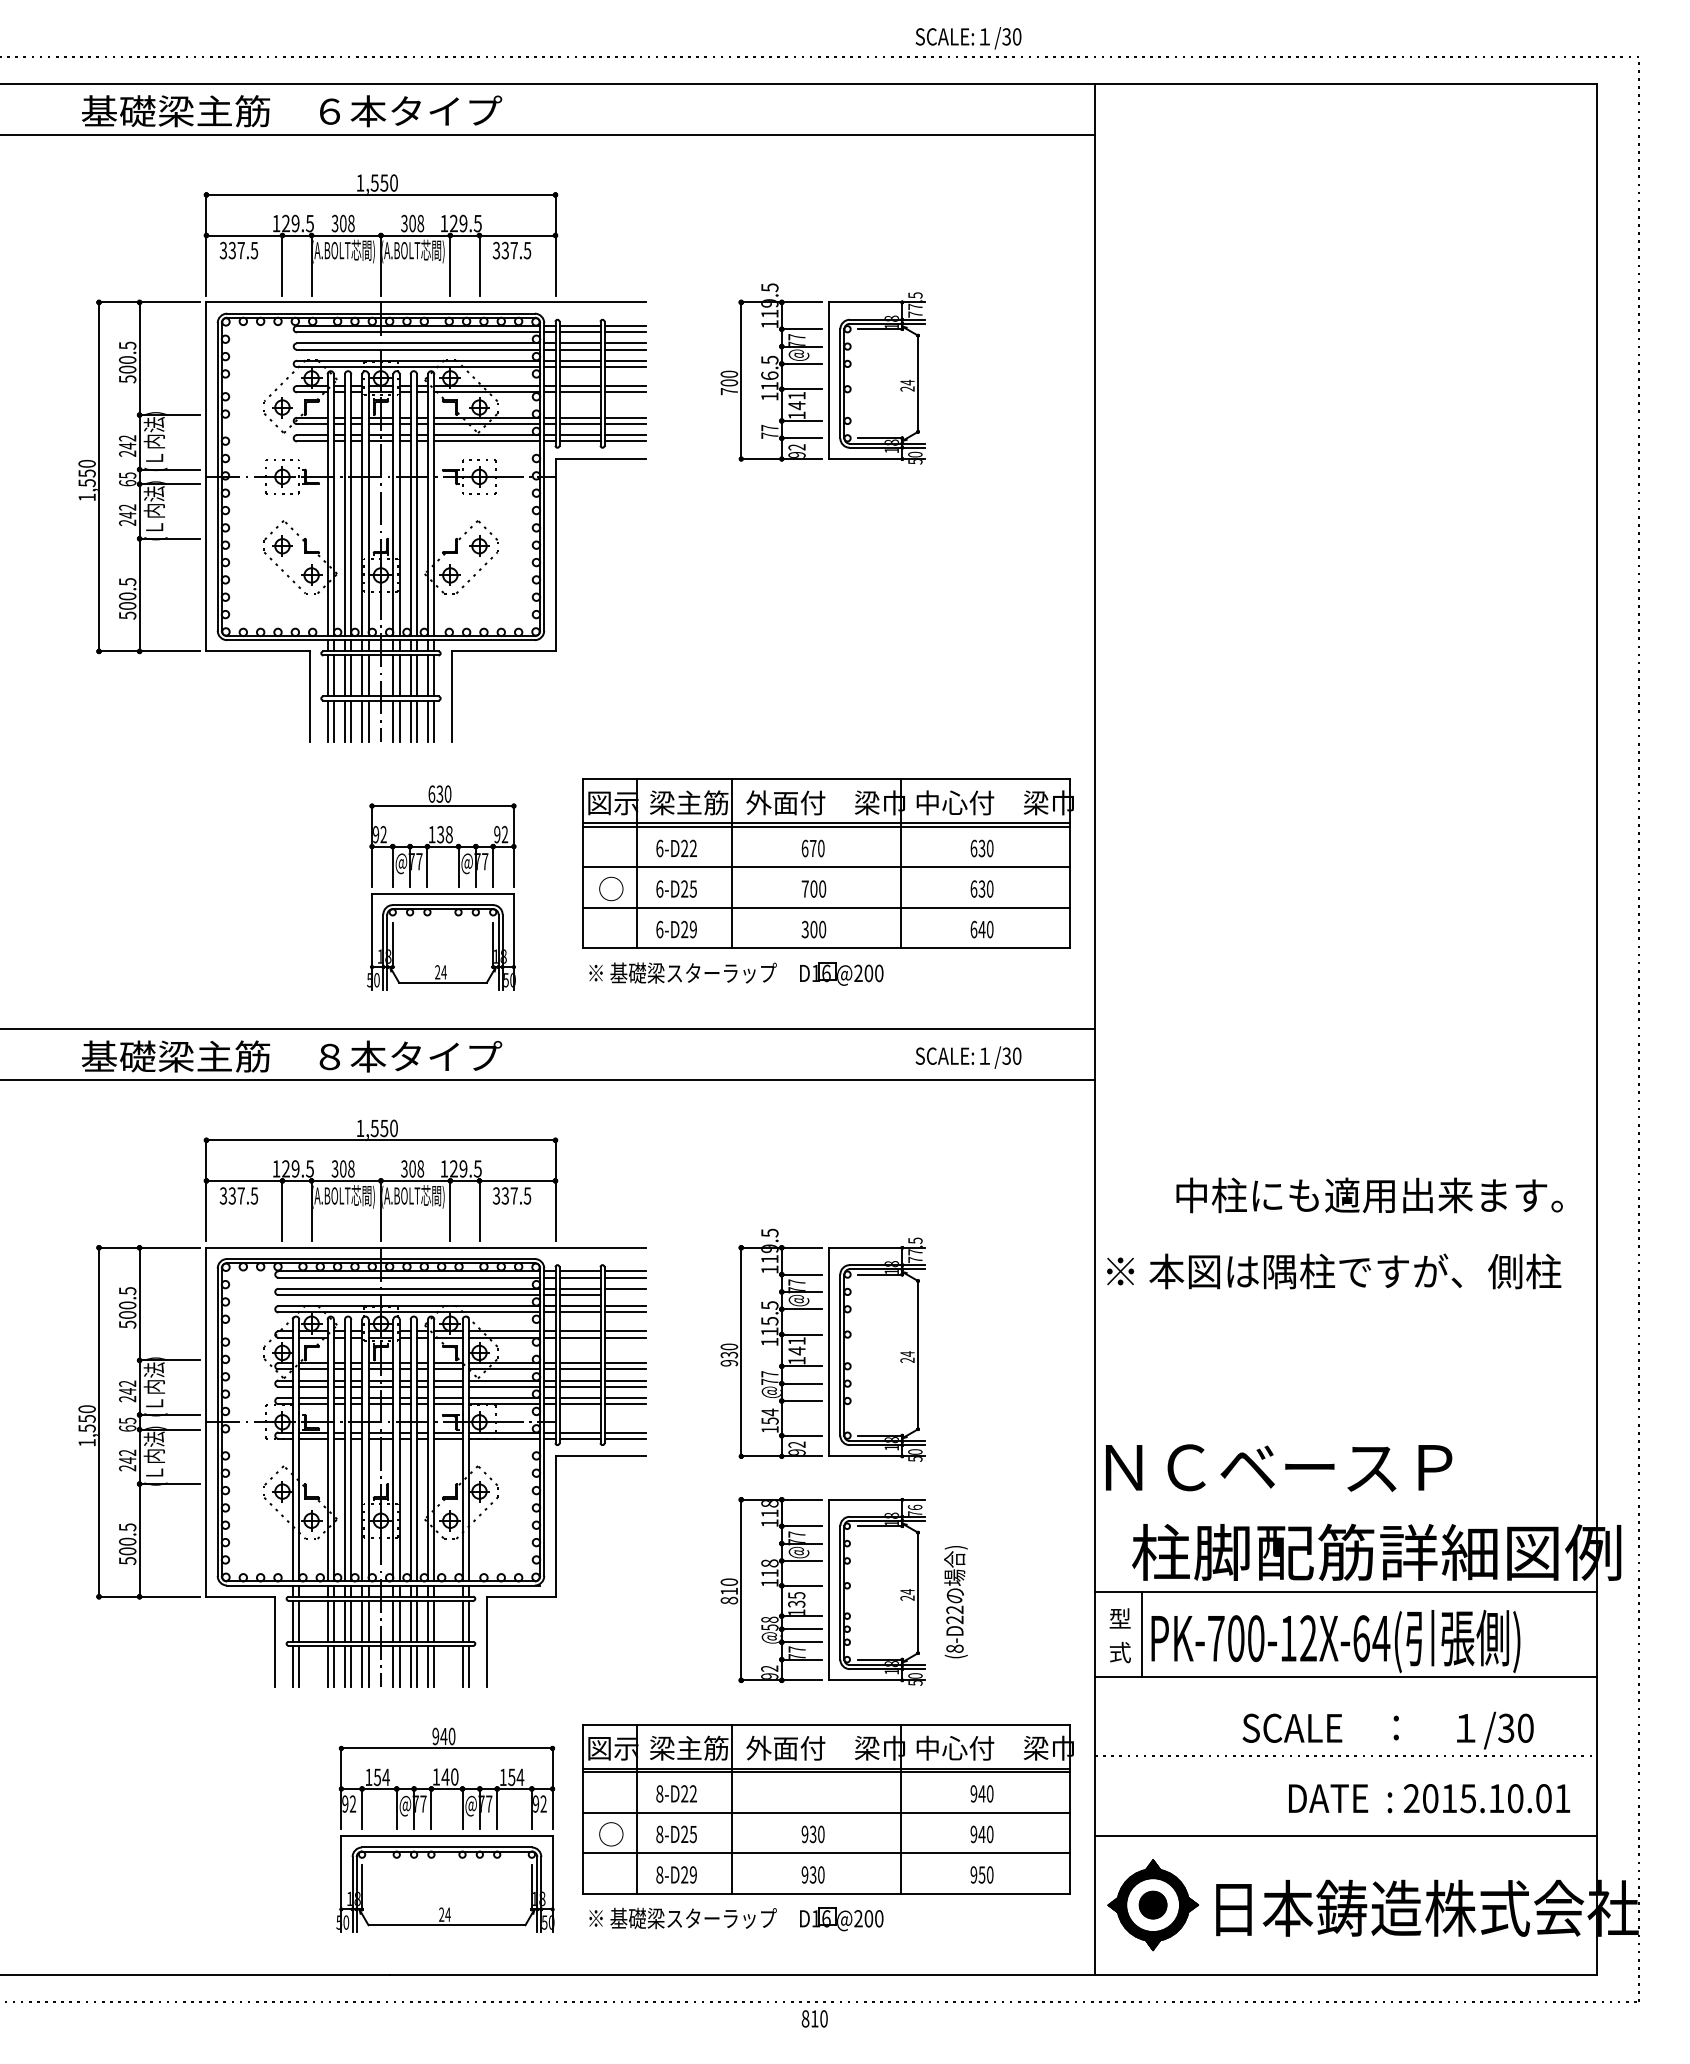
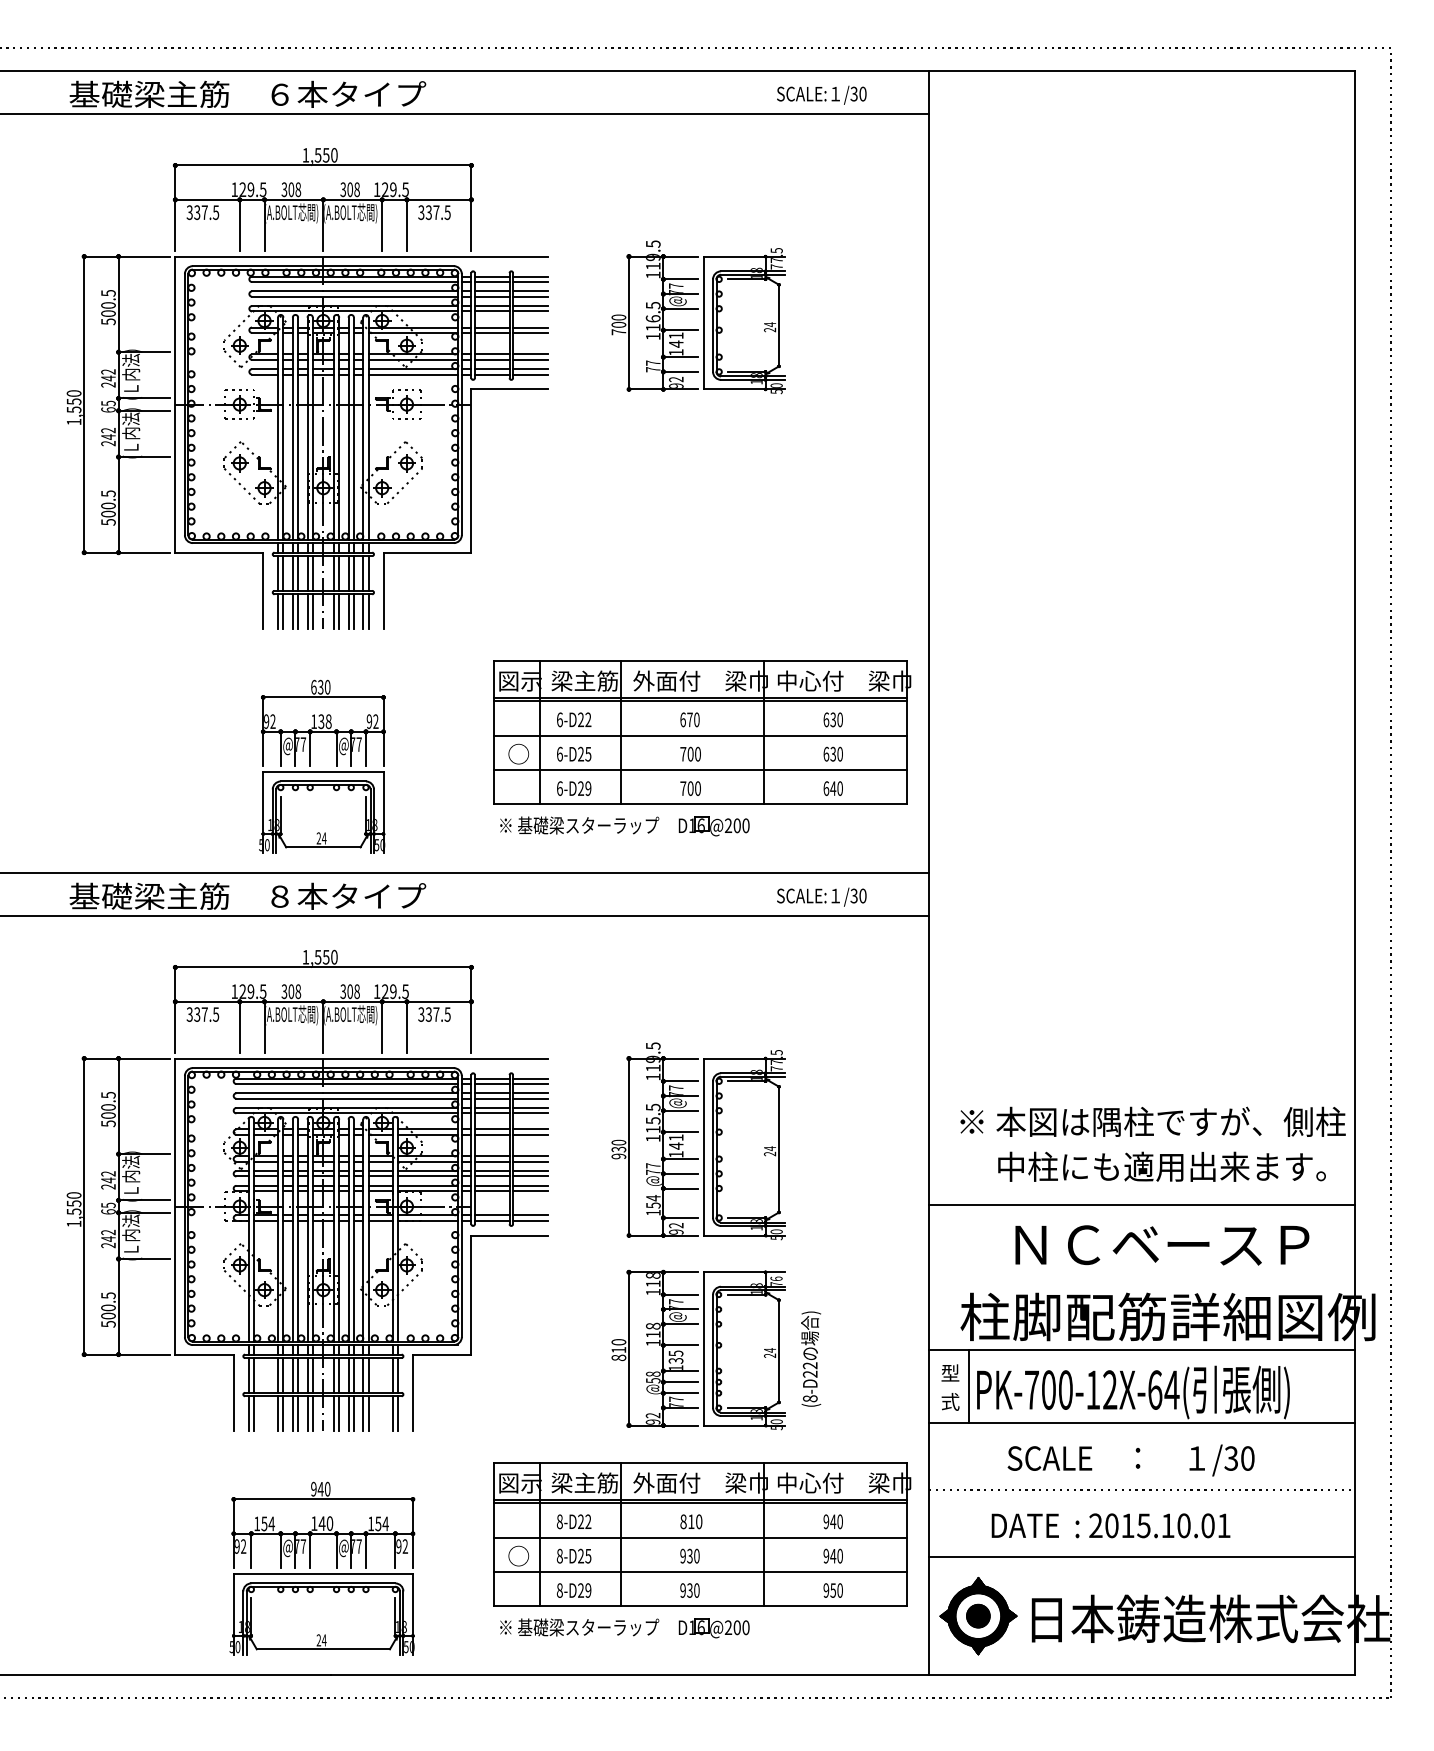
text: (968, 38) -> (821, 95), moved
part: (441, 887) -> (322, 766), moved
text: (804, 929) -> (682, 788), 300 -> 700
text: (1369, 1195) -> (1161, 1166), moved
text: (1334, 1271) -> (1153, 1121), moved
line: (624, 1295) -> (529, 1099), added
line: (1346, 1420) -> (1142, 1205), added
text: (1279, 1467) -> (1162, 1244), moved
text: (1387, 1730) -> (1130, 1460), moved
text: (1429, 1798) -> (1111, 1525), moved
part: (445, 1829) -> (322, 1568), moved
text: (814, 2018) -> (691, 1521), moved

